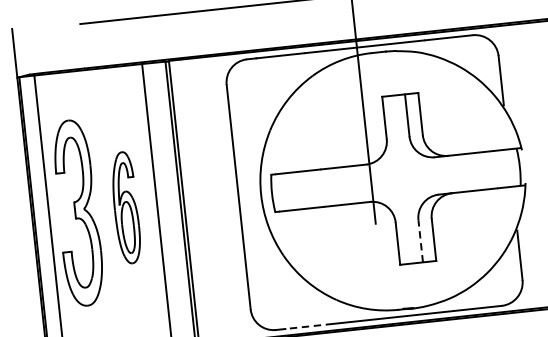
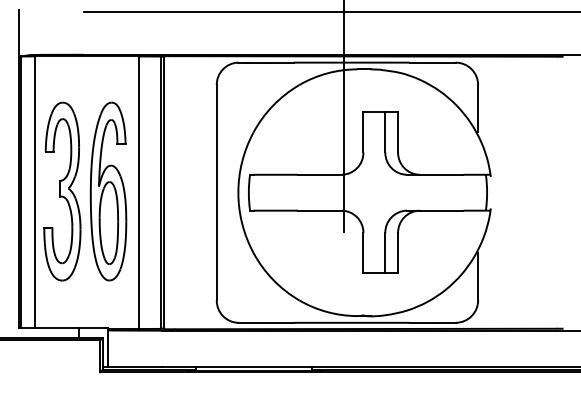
part: (125, 207) -> (108, 191), size x1.67
line: (420, 240) -> (385, 252), dashed -> solid
line: (308, 326) -> (270, 322), dashed -> solid

